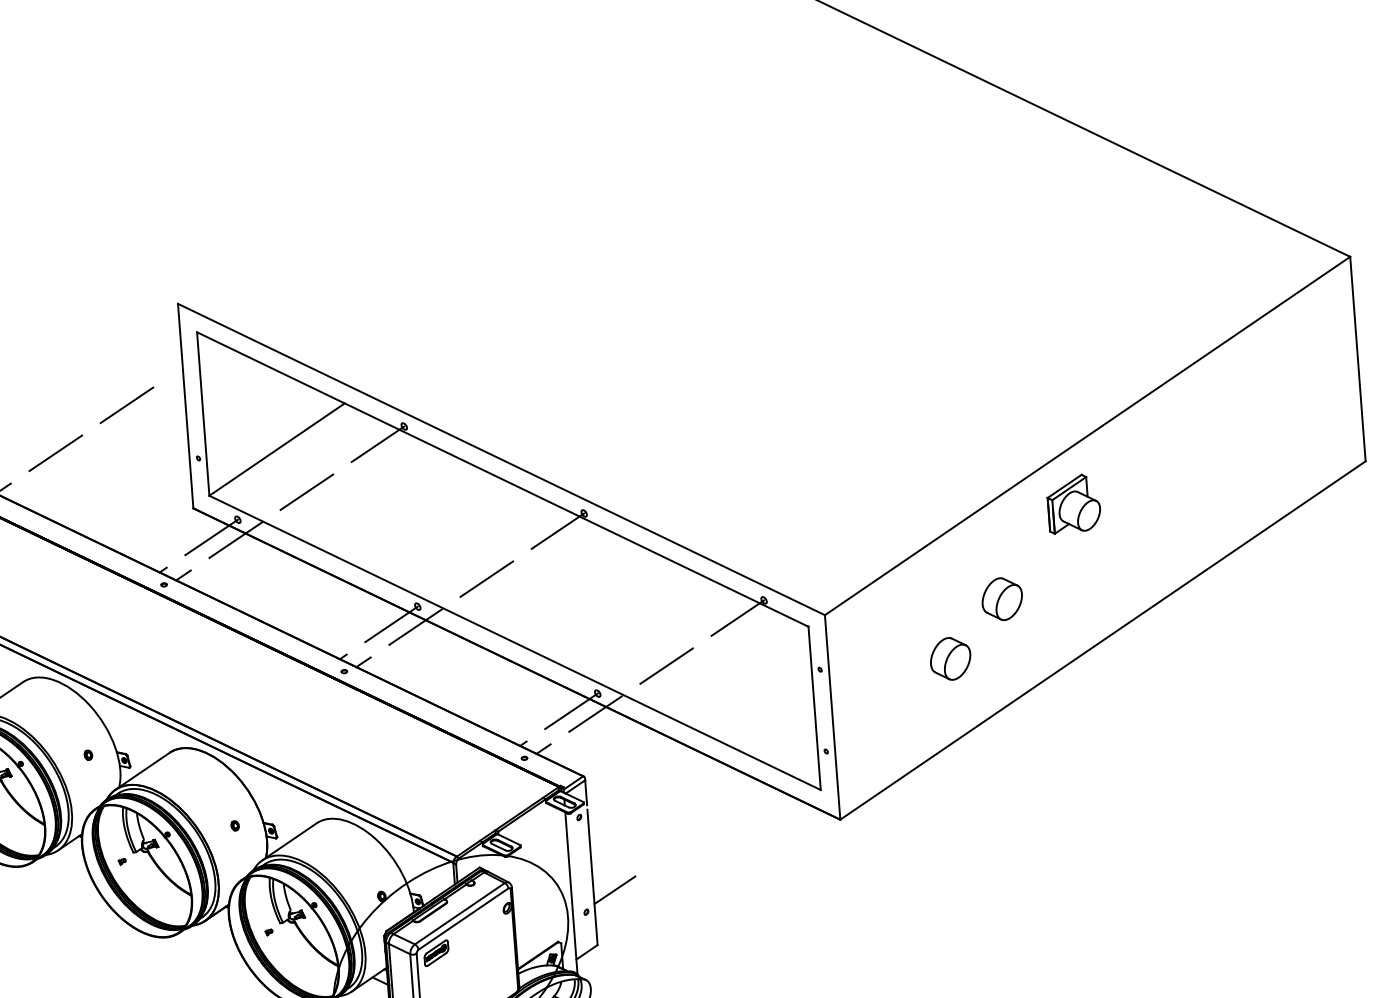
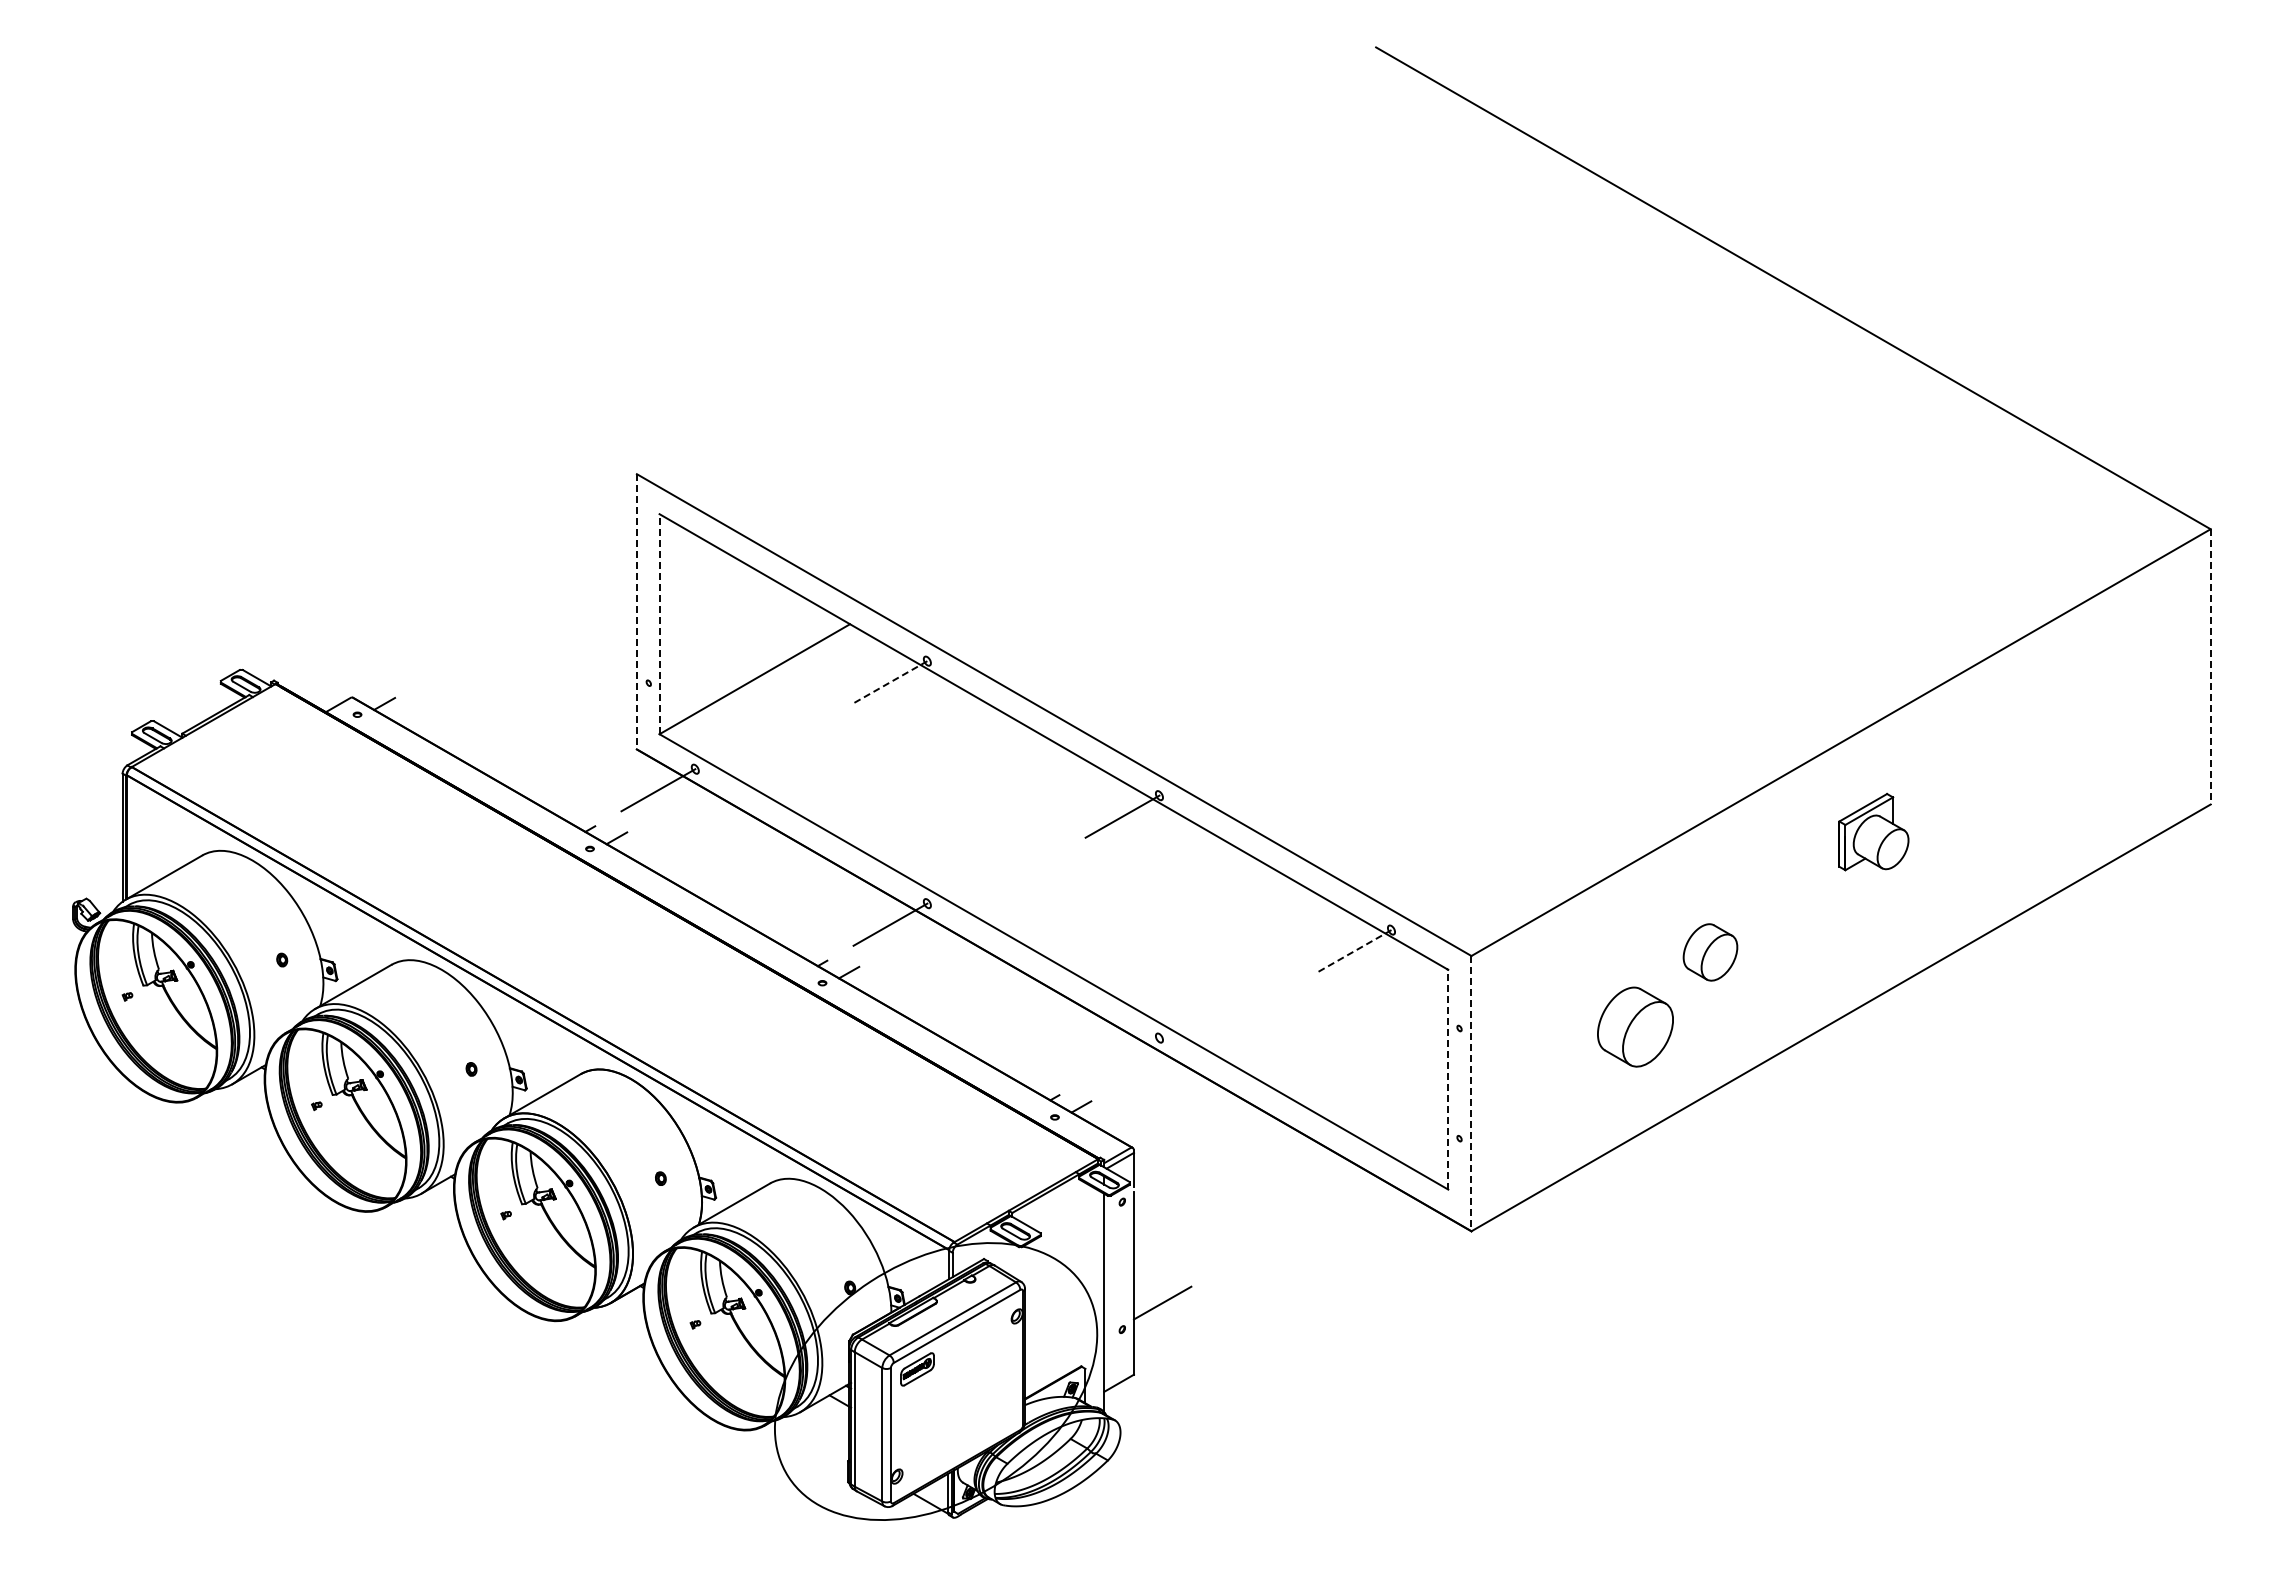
line: (1357, 358) -> (2210, 666), solid -> dashed
line: (127, 405) -> (558, 604), removed
line: (185, 405) -> (636, 611), solid -> dashed
line: (203, 413) -> (659, 623), solid -> dashed
line: (378, 444) -> (890, 682), solid -> dashed
line: (55, 452) -> (458, 661), removed
line: (306, 492) -> (790, 739), removed
part: (1073, 503) -> (1873, 831), moved
line: (235, 540) -> (690, 796), removed
line: (486, 578) -> (1022, 873), removed
line: (737, 618) -> (1354, 951), solid -> dashed
line: (415, 626) -> (922, 930), removed
part: (950, 659) -> (1634, 1027), size x1.4
line: (666, 666) -> (1254, 1008), removed
line: (814, 708) -> (1448, 1079), solid -> dashed
line: (571, 711) -> (1122, 1059), removed
line: (595, 714) -> (1154, 1065), removed
line: (832, 717) -> (1471, 1093), solid -> dashed

